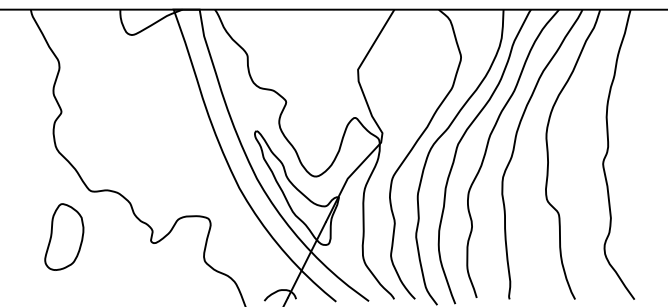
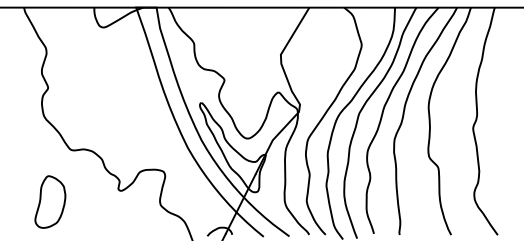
part: (64, 236) -> (50, 201), moved

